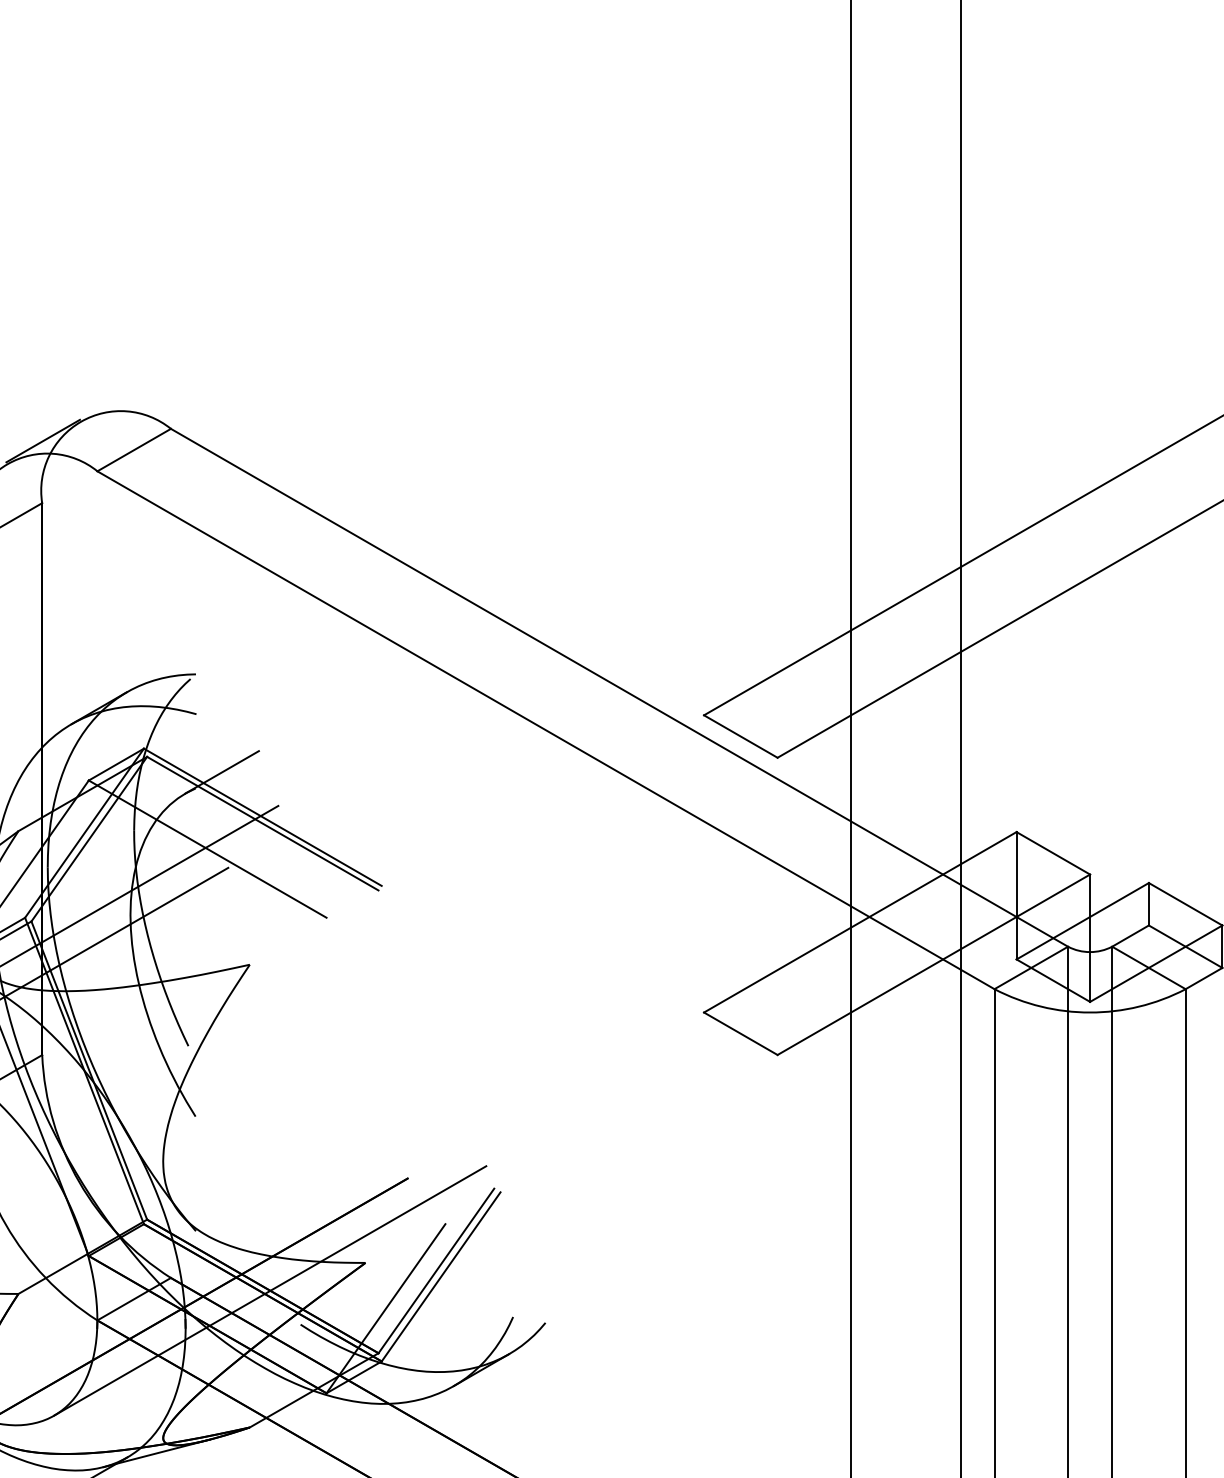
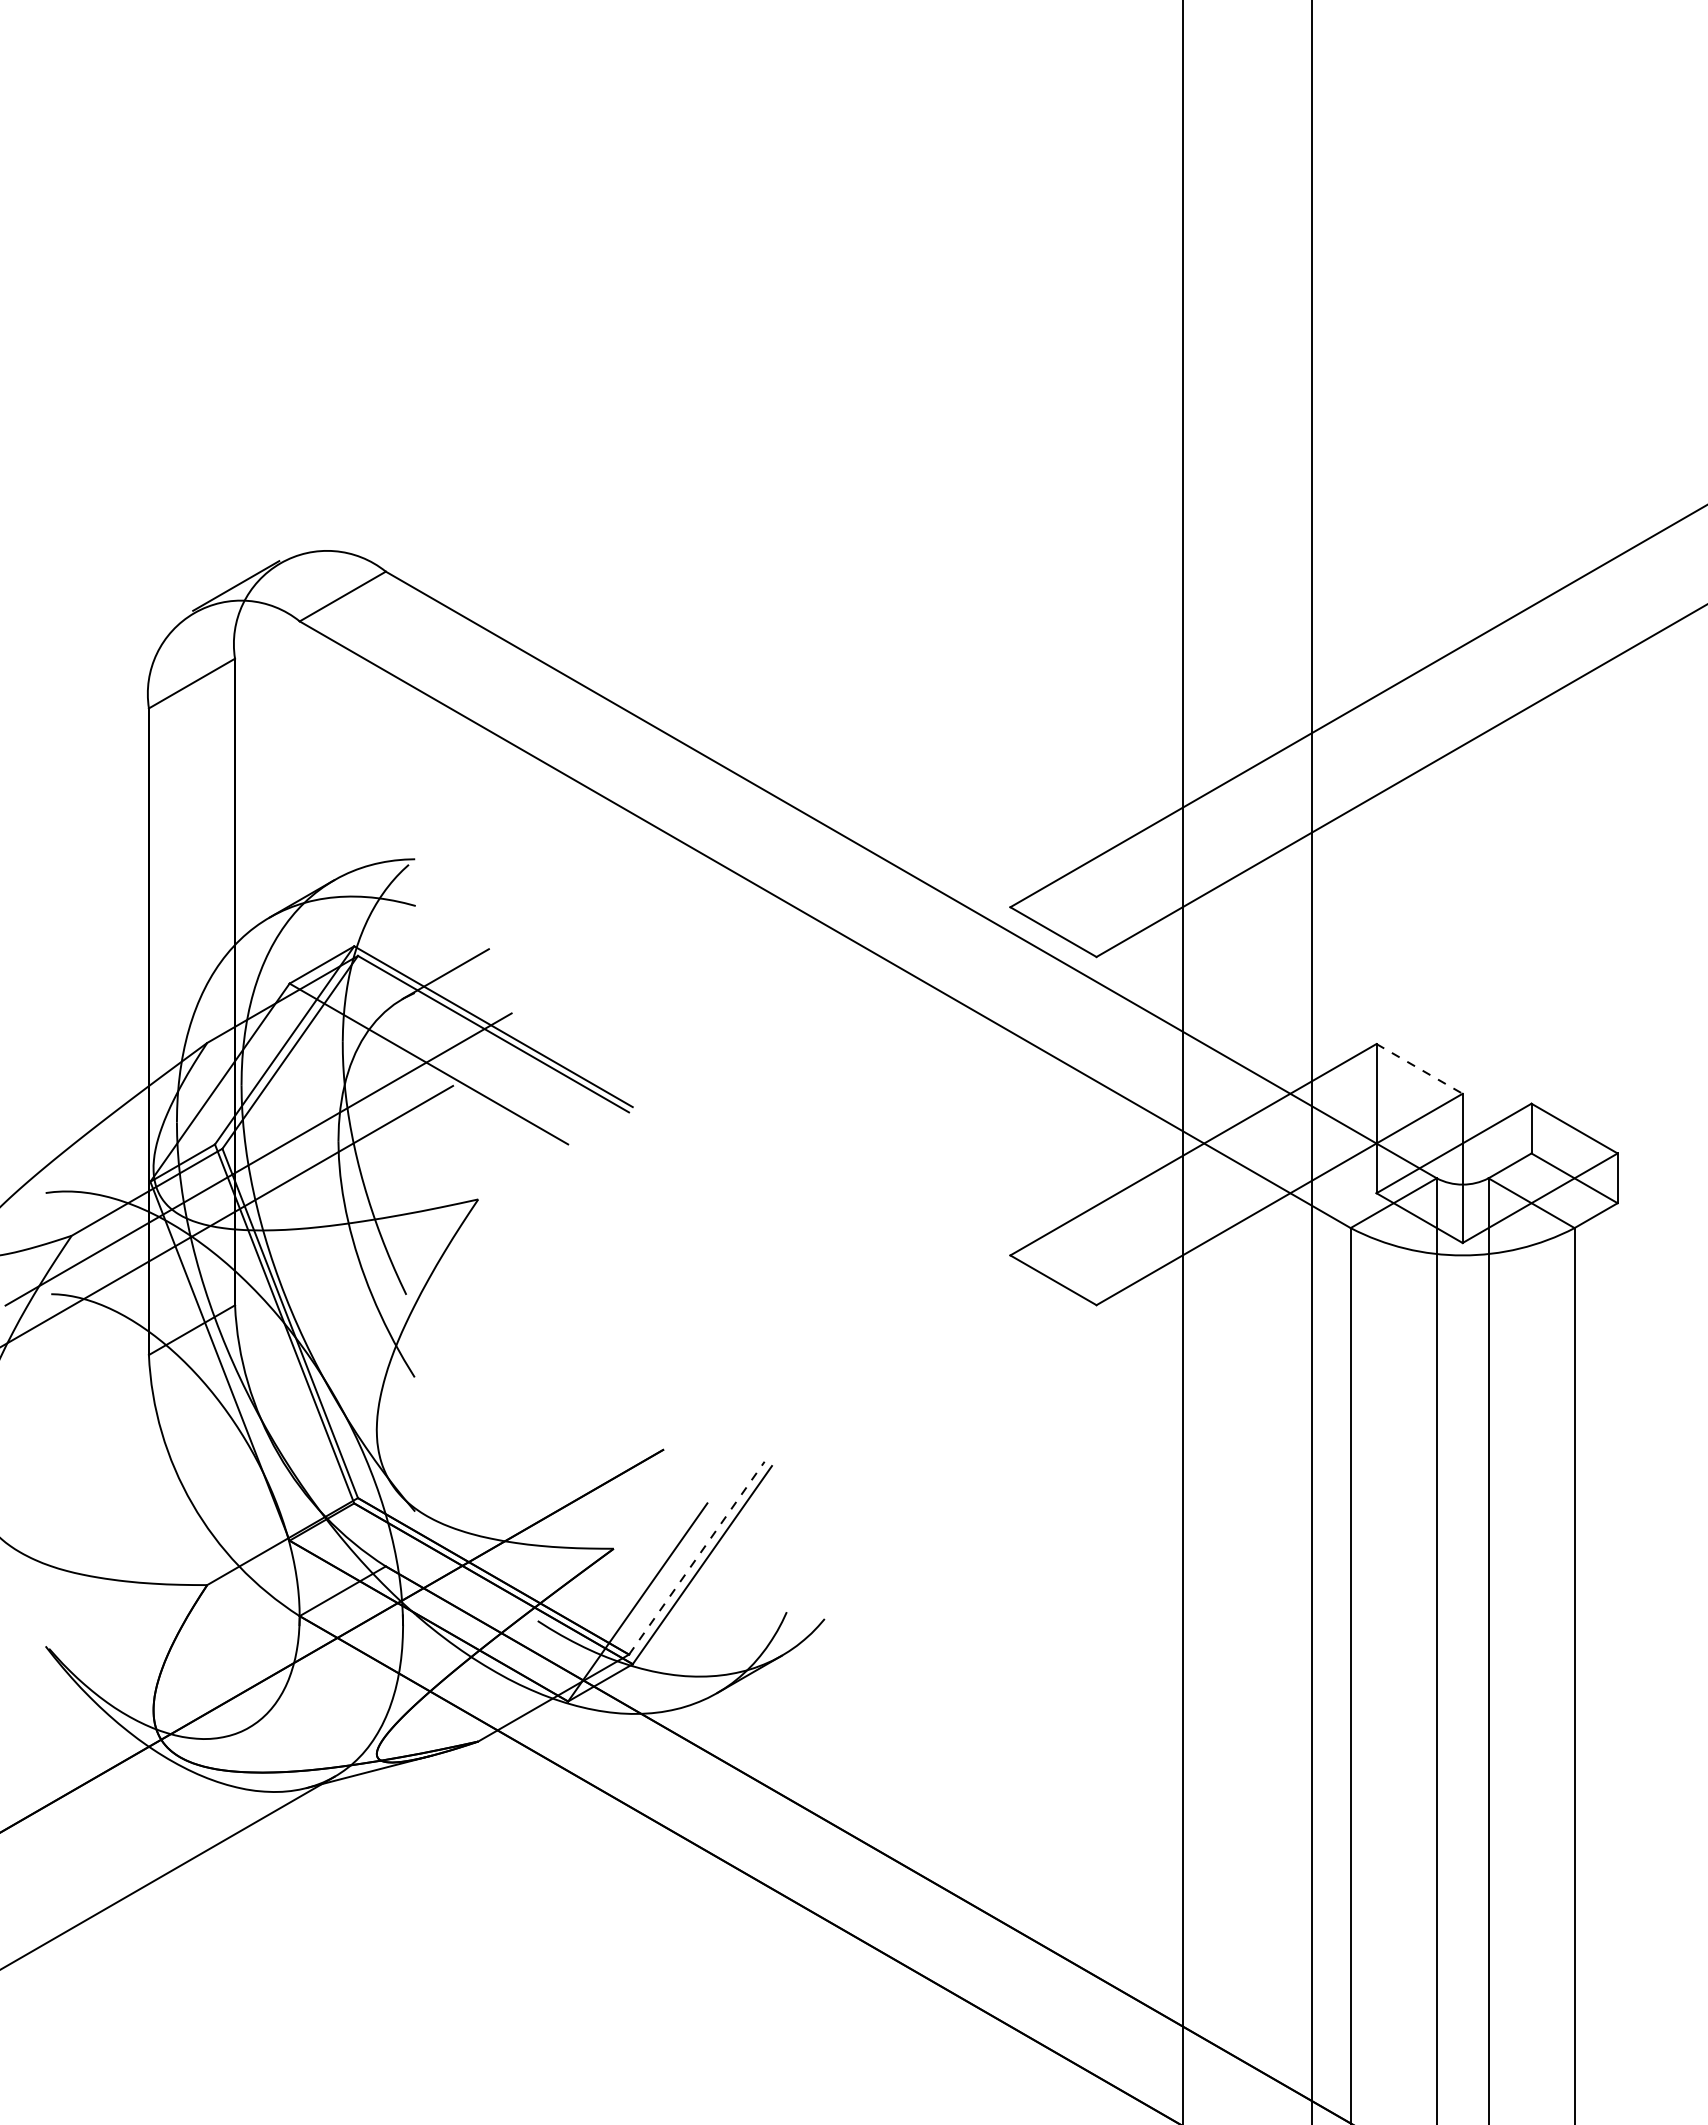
line: (1053, 852) -> (1419, 1068), solid -> dashed
line: (436, 1271) -> (696, 1558), solid -> dashed
line: (270, 1290) -> (502, 1581), removed

